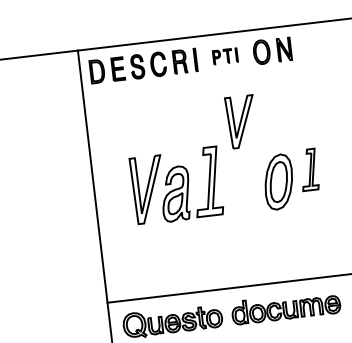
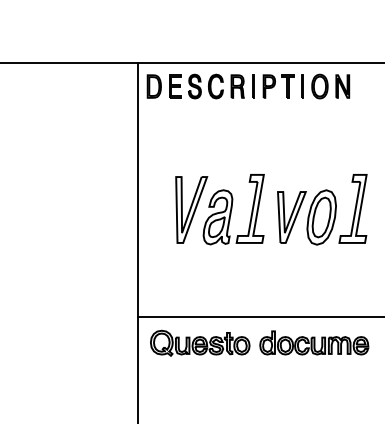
part: (224, 56) -> (282, 86), size x1.67
part: (241, 122) -> (291, 217), moved
part: (308, 169) -> (352, 208), size x1.67

